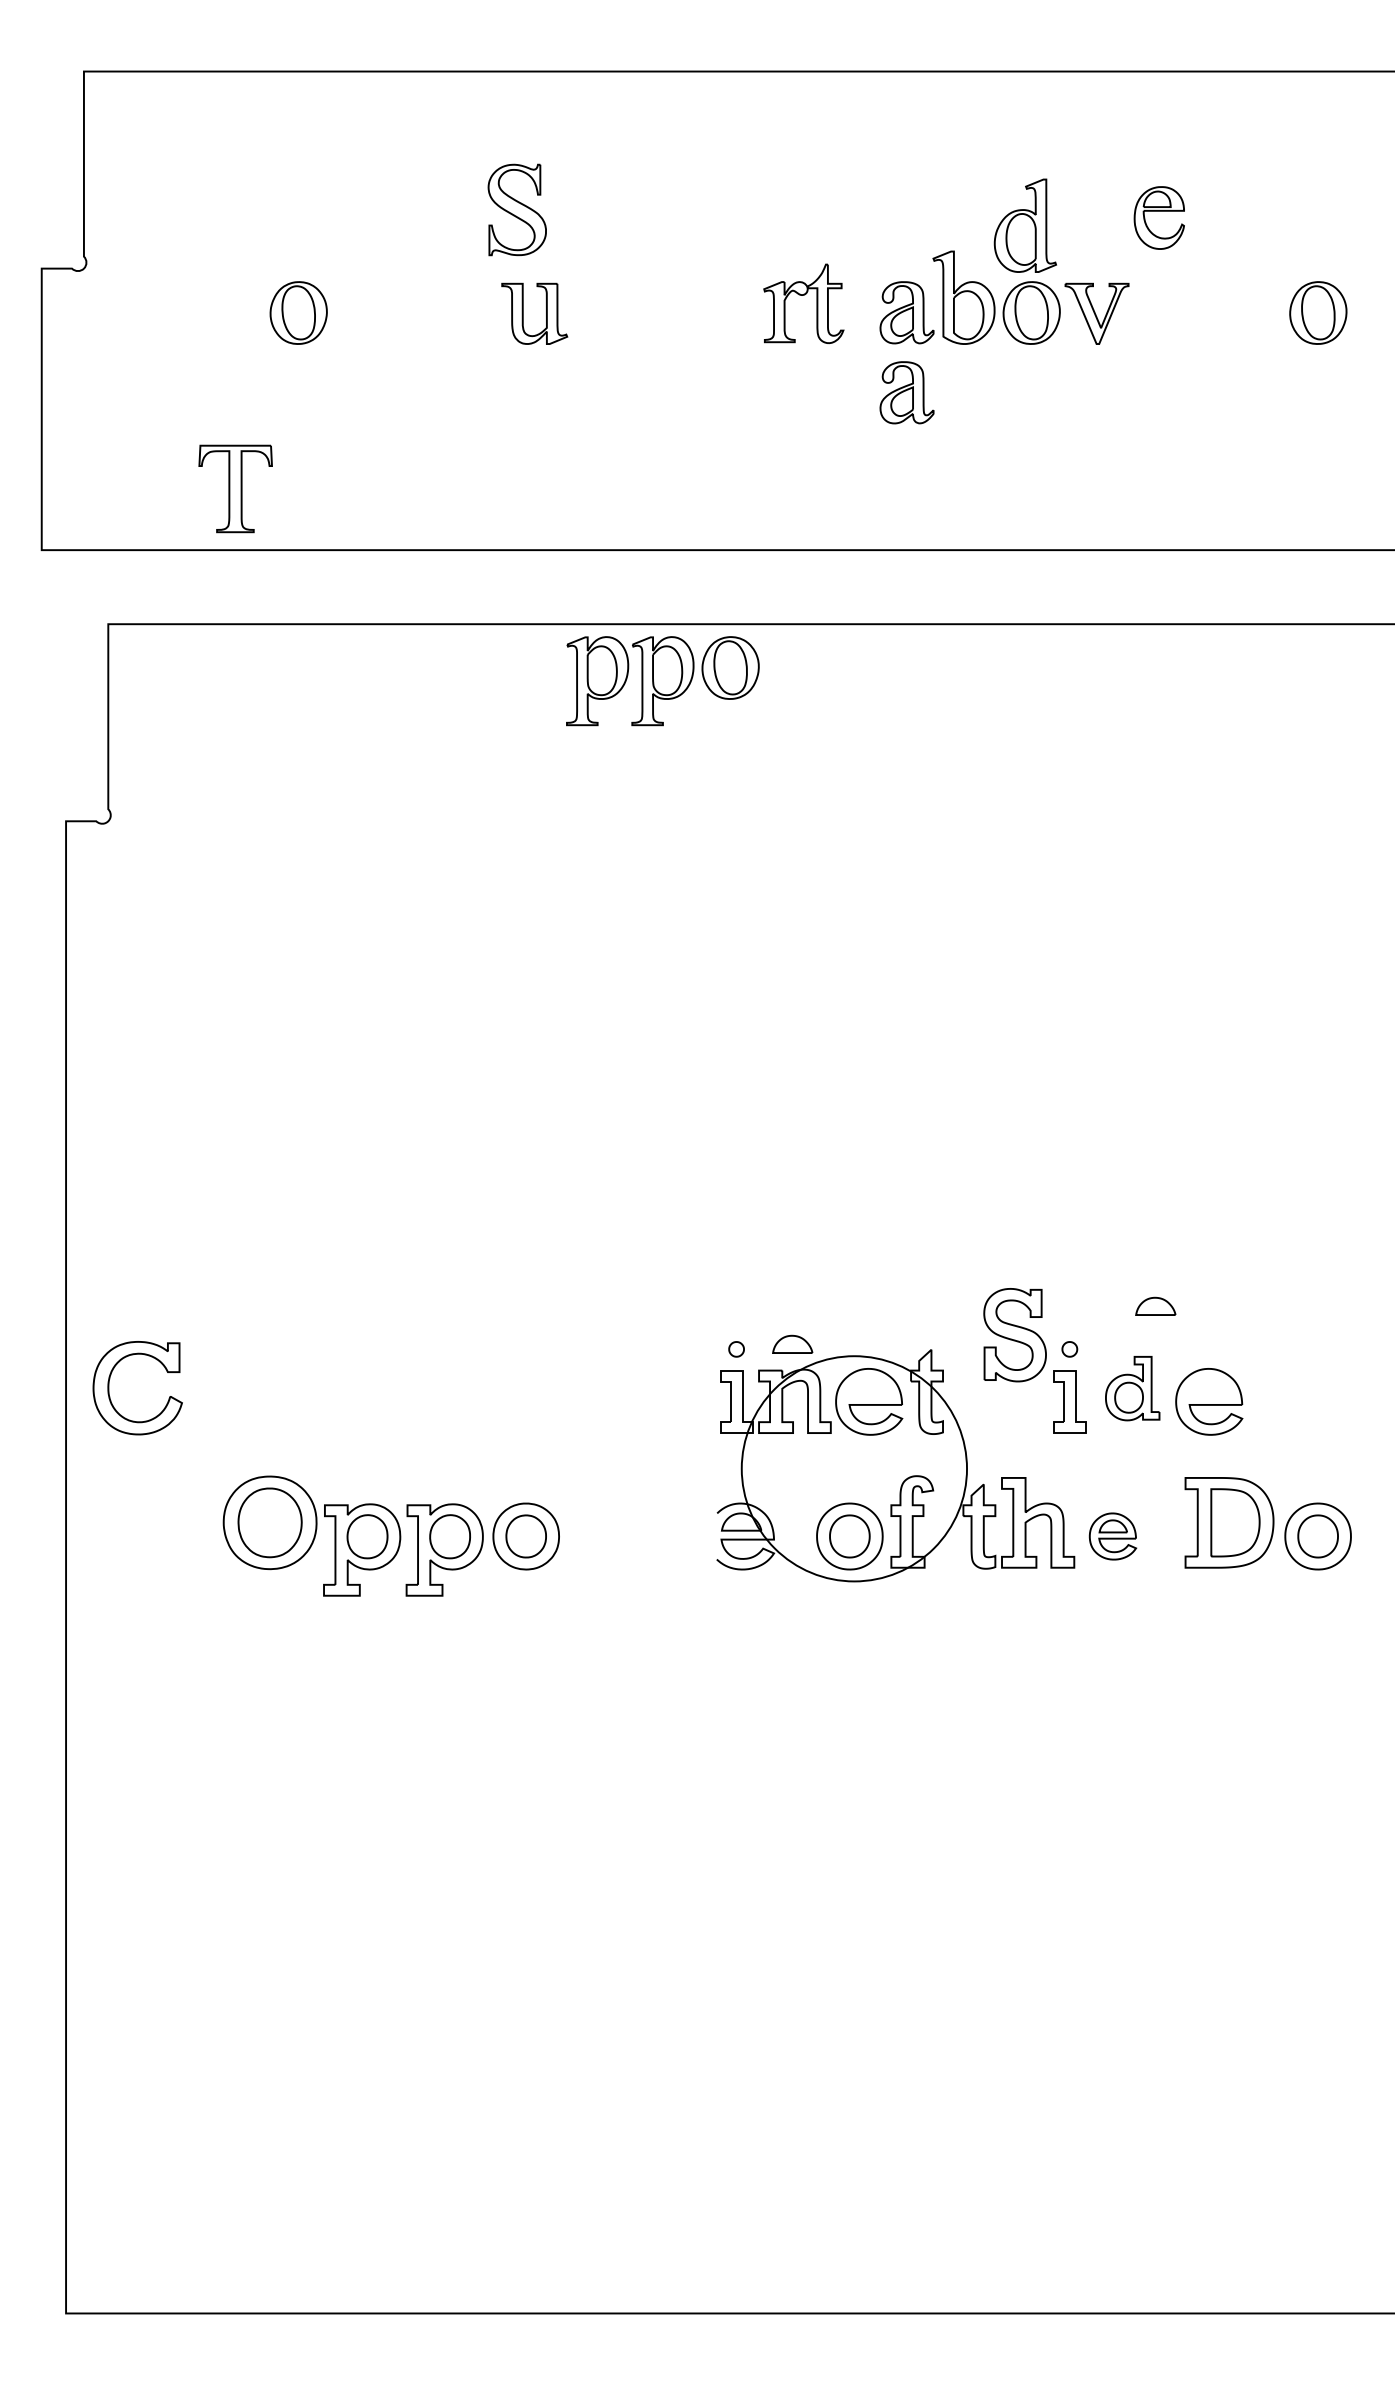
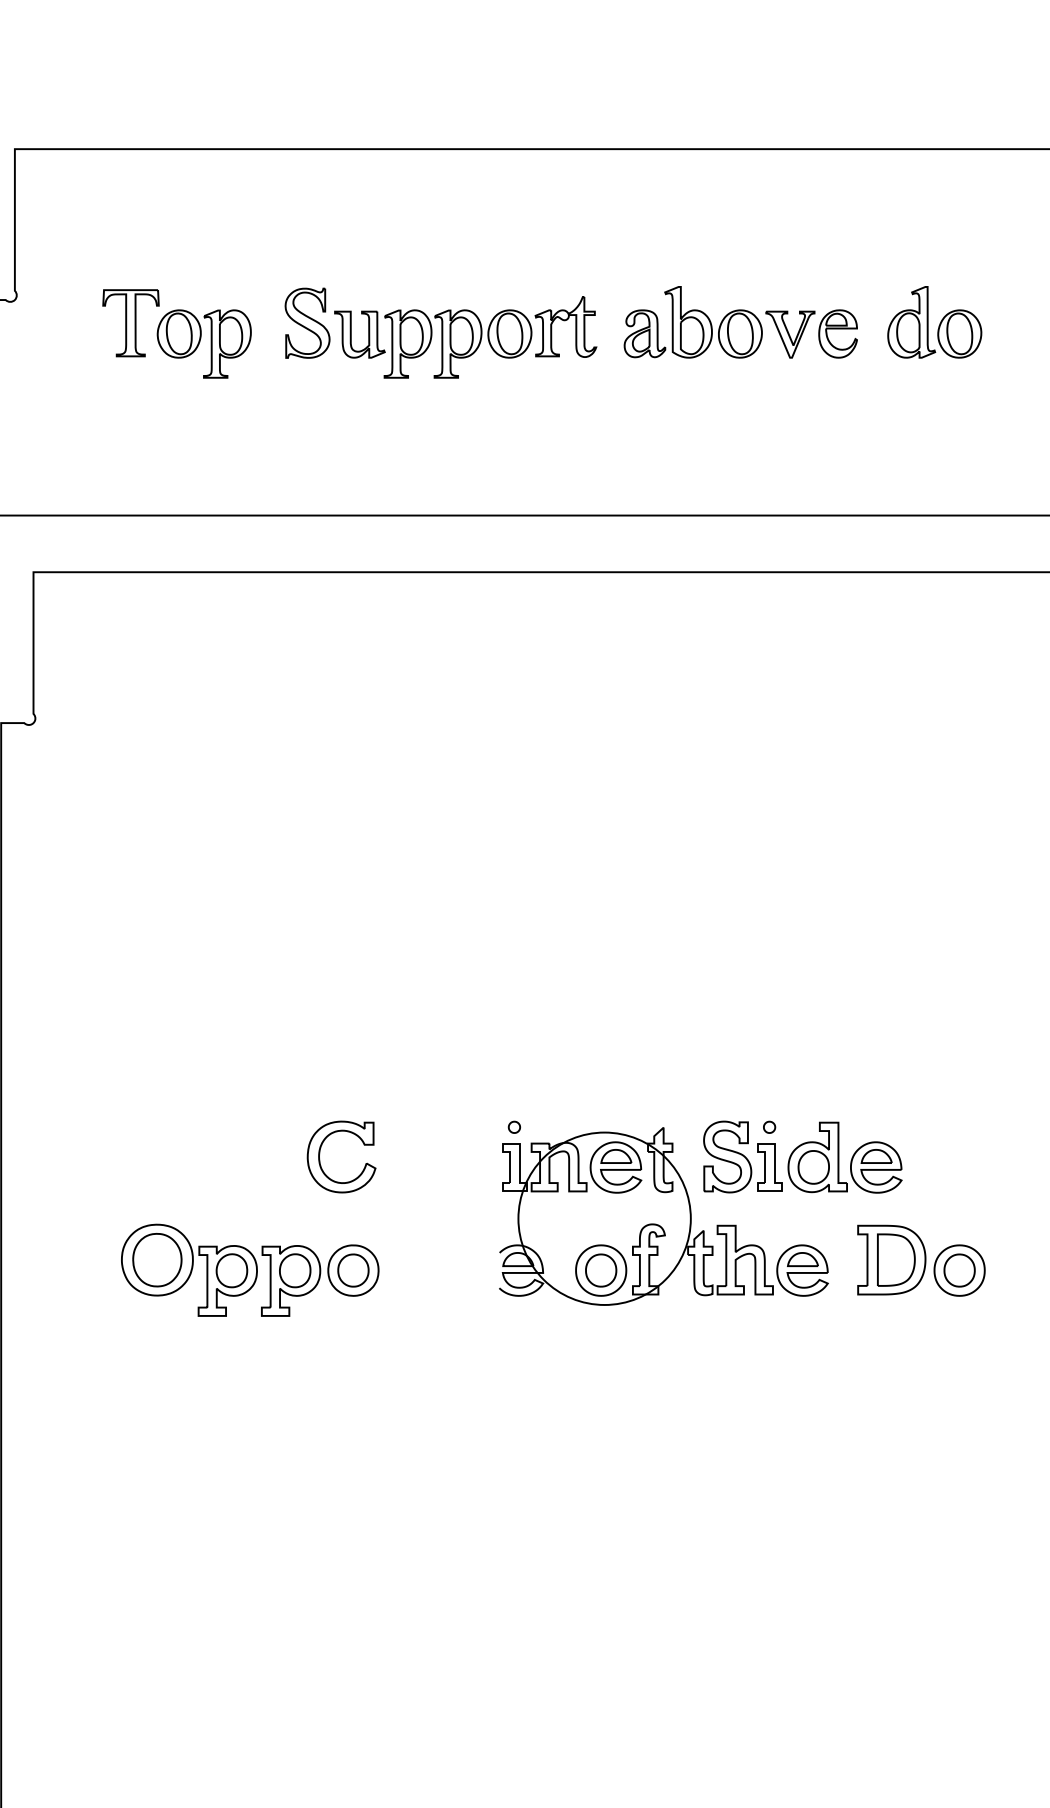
part: (516, 209) -> (306, 322), moved
part: (1158, 217) -> (837, 333), moved
part: (1024, 225) -> (910, 322), moved
part: (361, 326) -> (227, 344), added
part: (906, 392) -> (644, 394), removed
part: (235, 488) -> (130, 322), moved
part: (662, 681) -> (457, 344), moved
part: (1155, 1305) -> (876, 1155), moved
part: (1014, 1335) -> (727, 1157), moved
part: (792, 1343) -> (616, 1155), moved
part: (109, 1388) -> (319, 1157), moved
part: (1132, 1388) -> (817, 1157), size x1.43
part: (1112, 1536) -> (802, 1270), size x1.43

